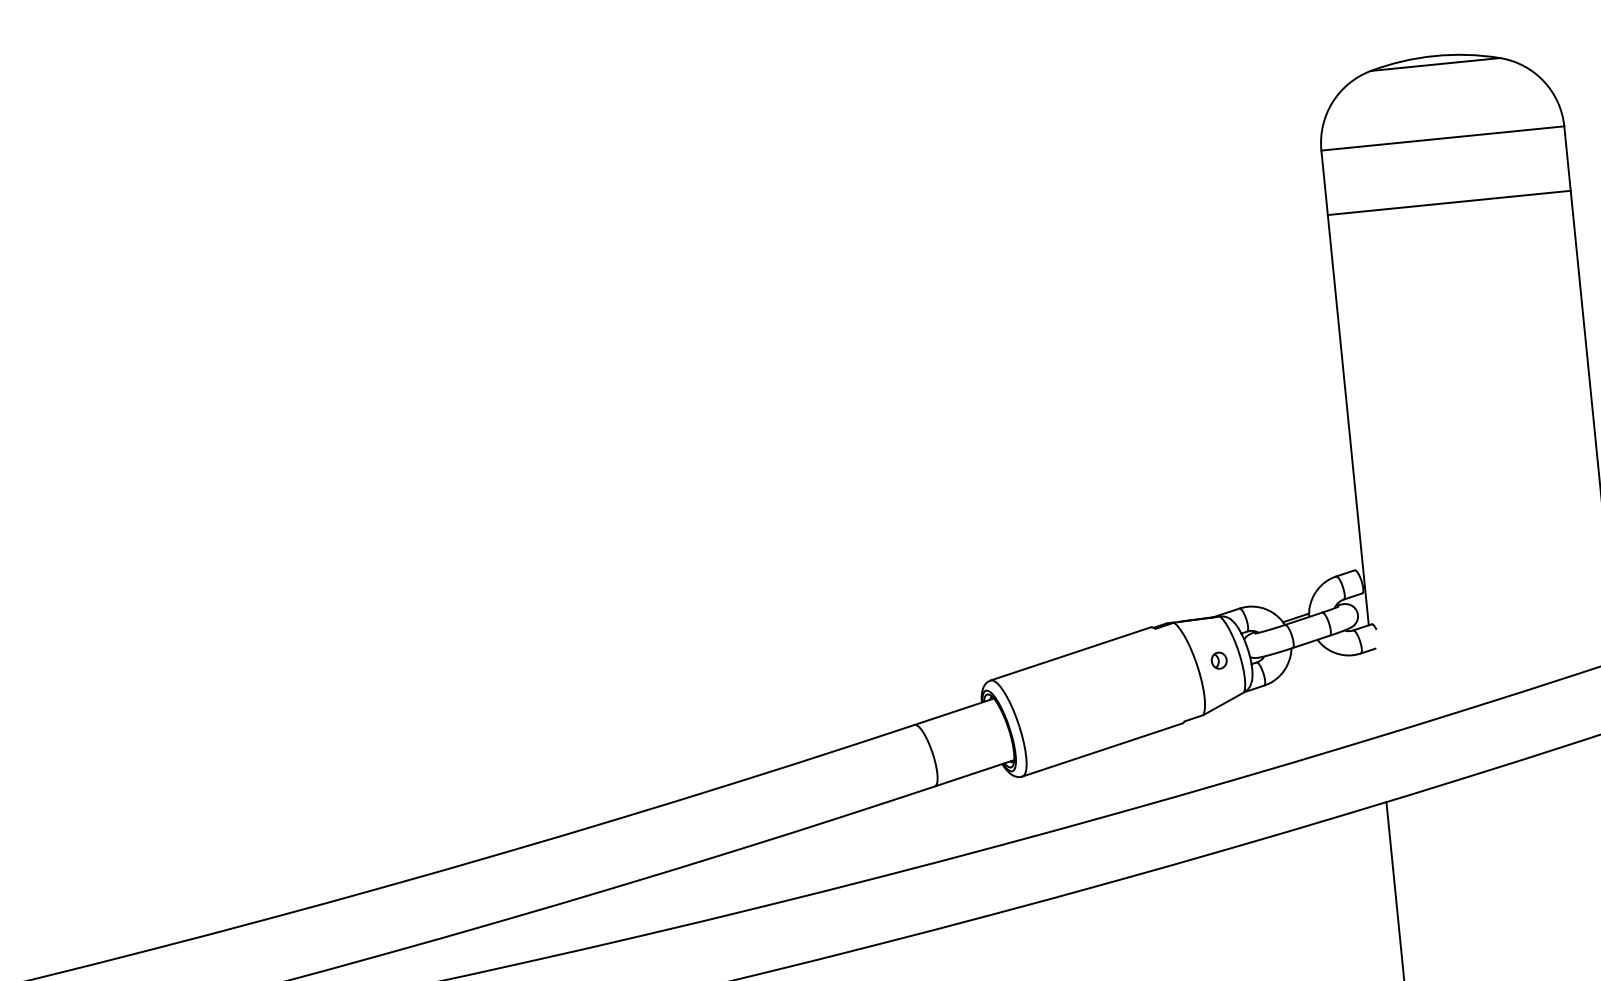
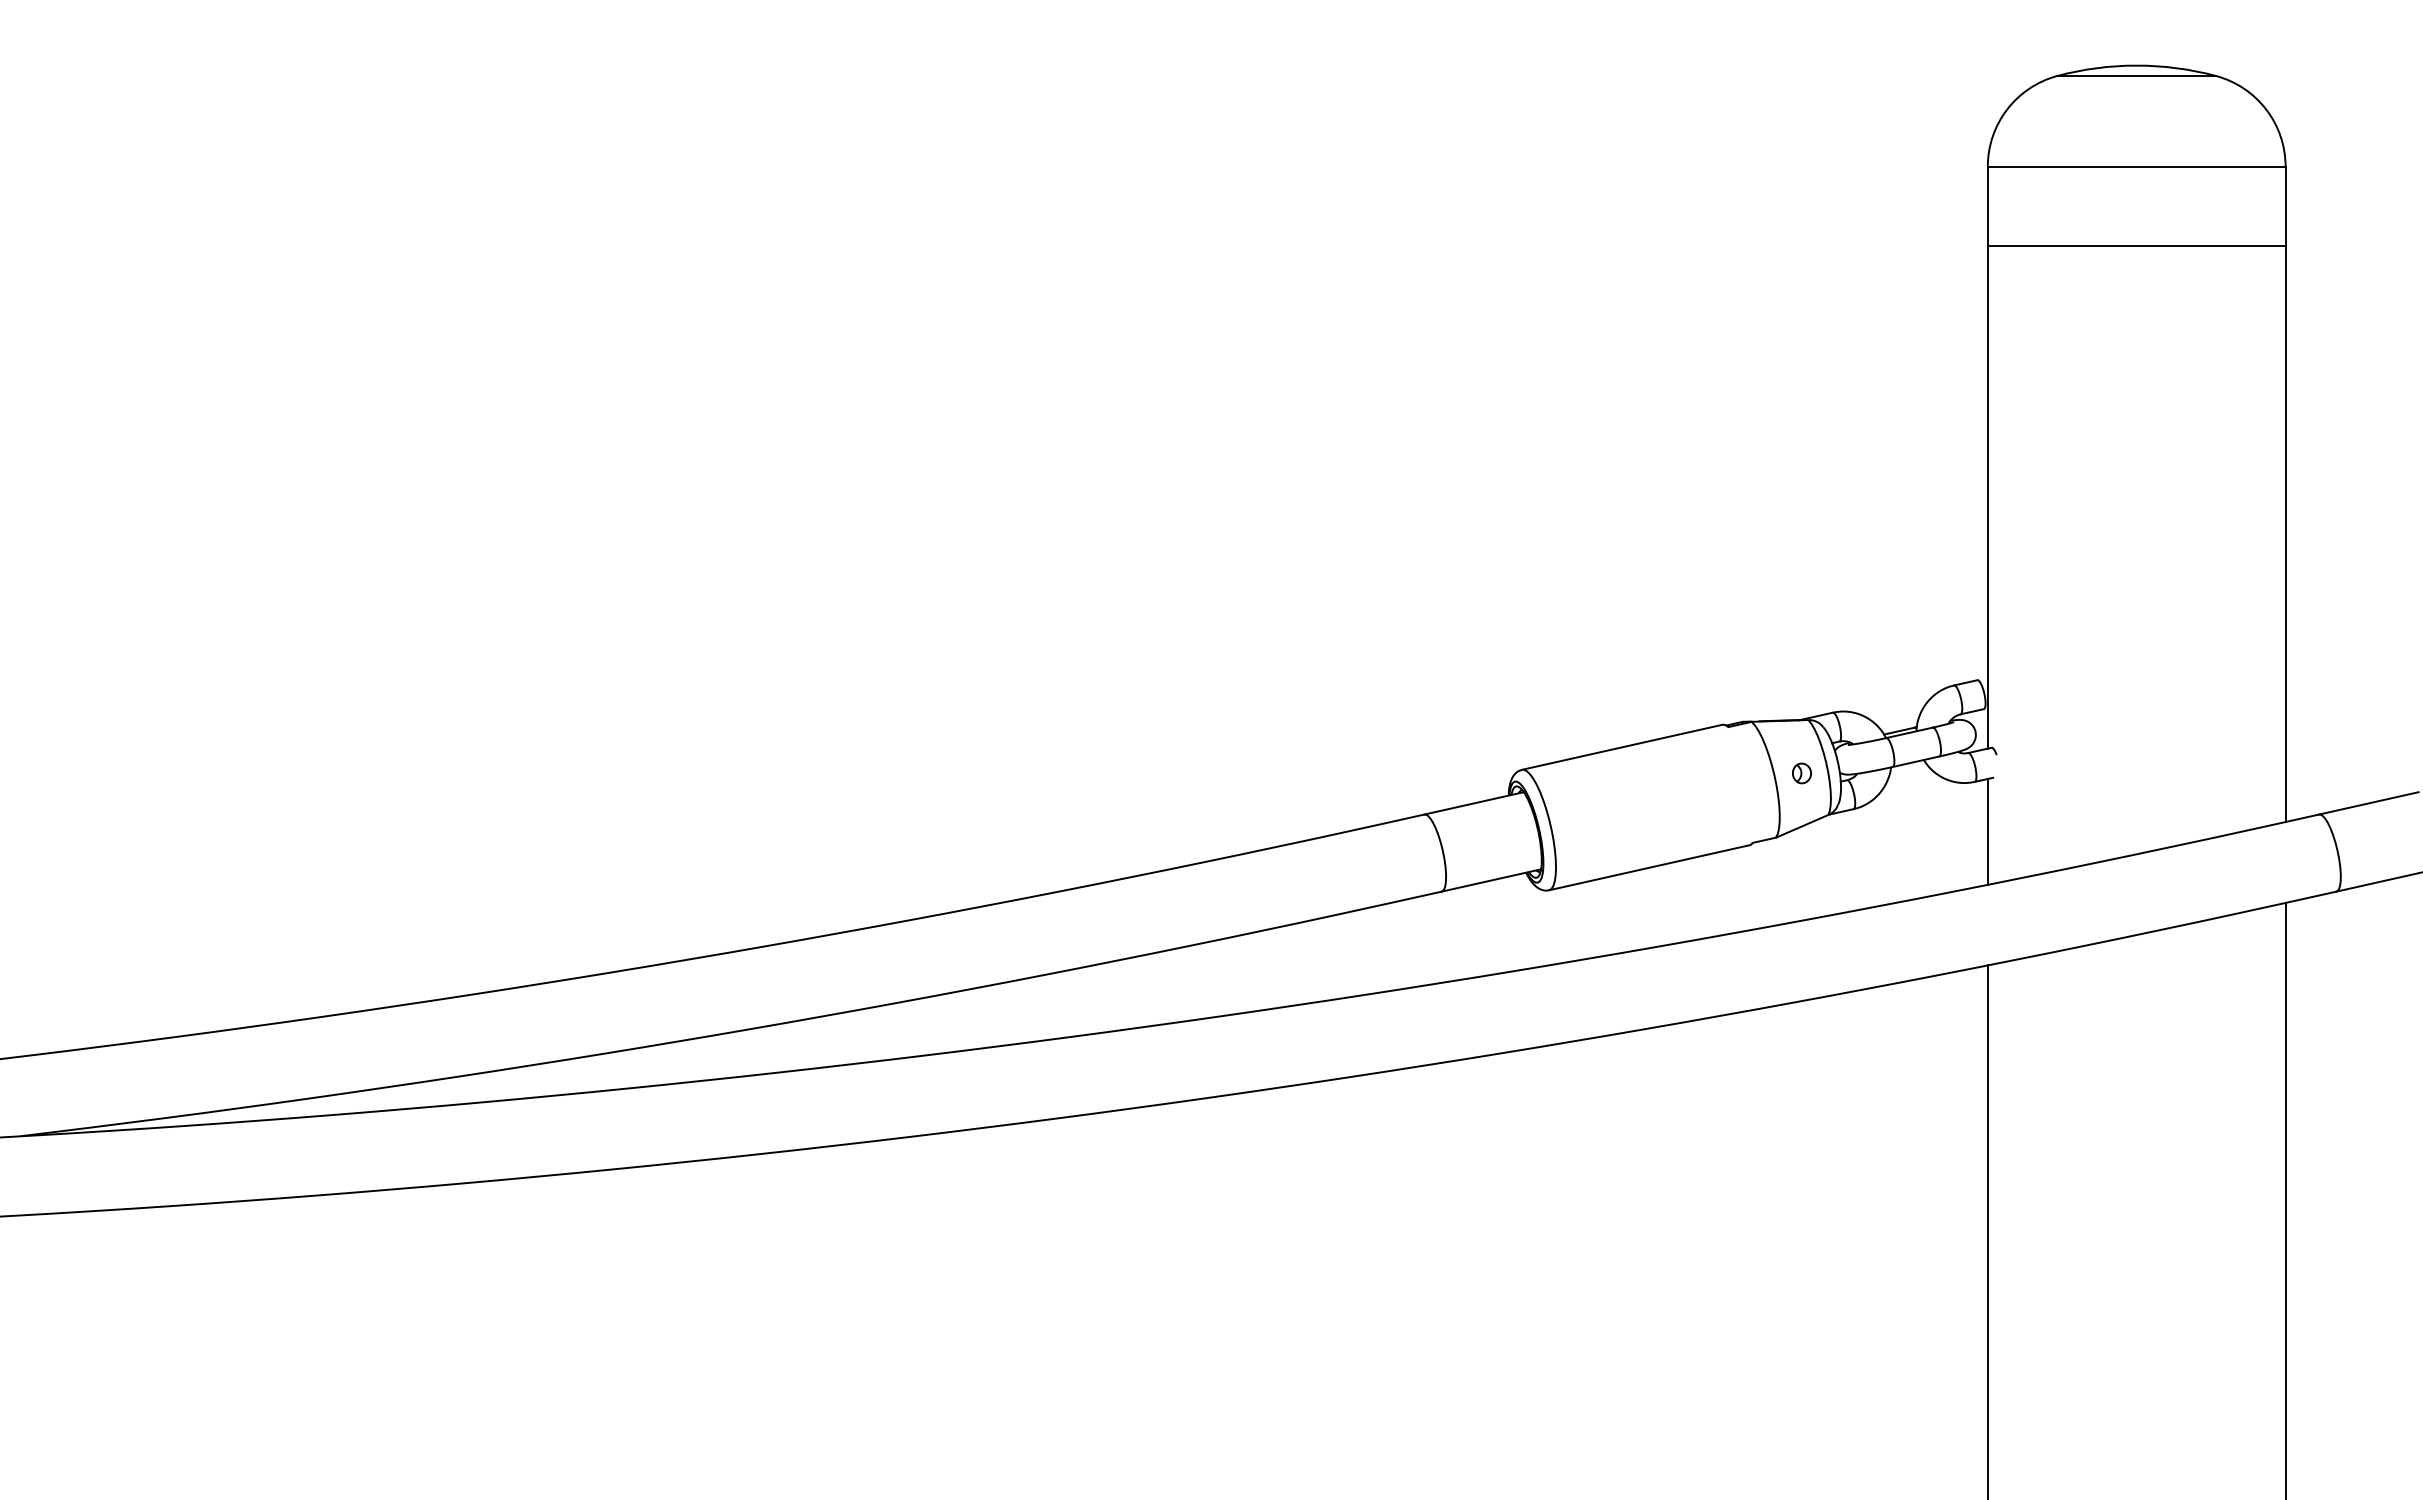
line: (1375, 692) -> (1987, 831), added

